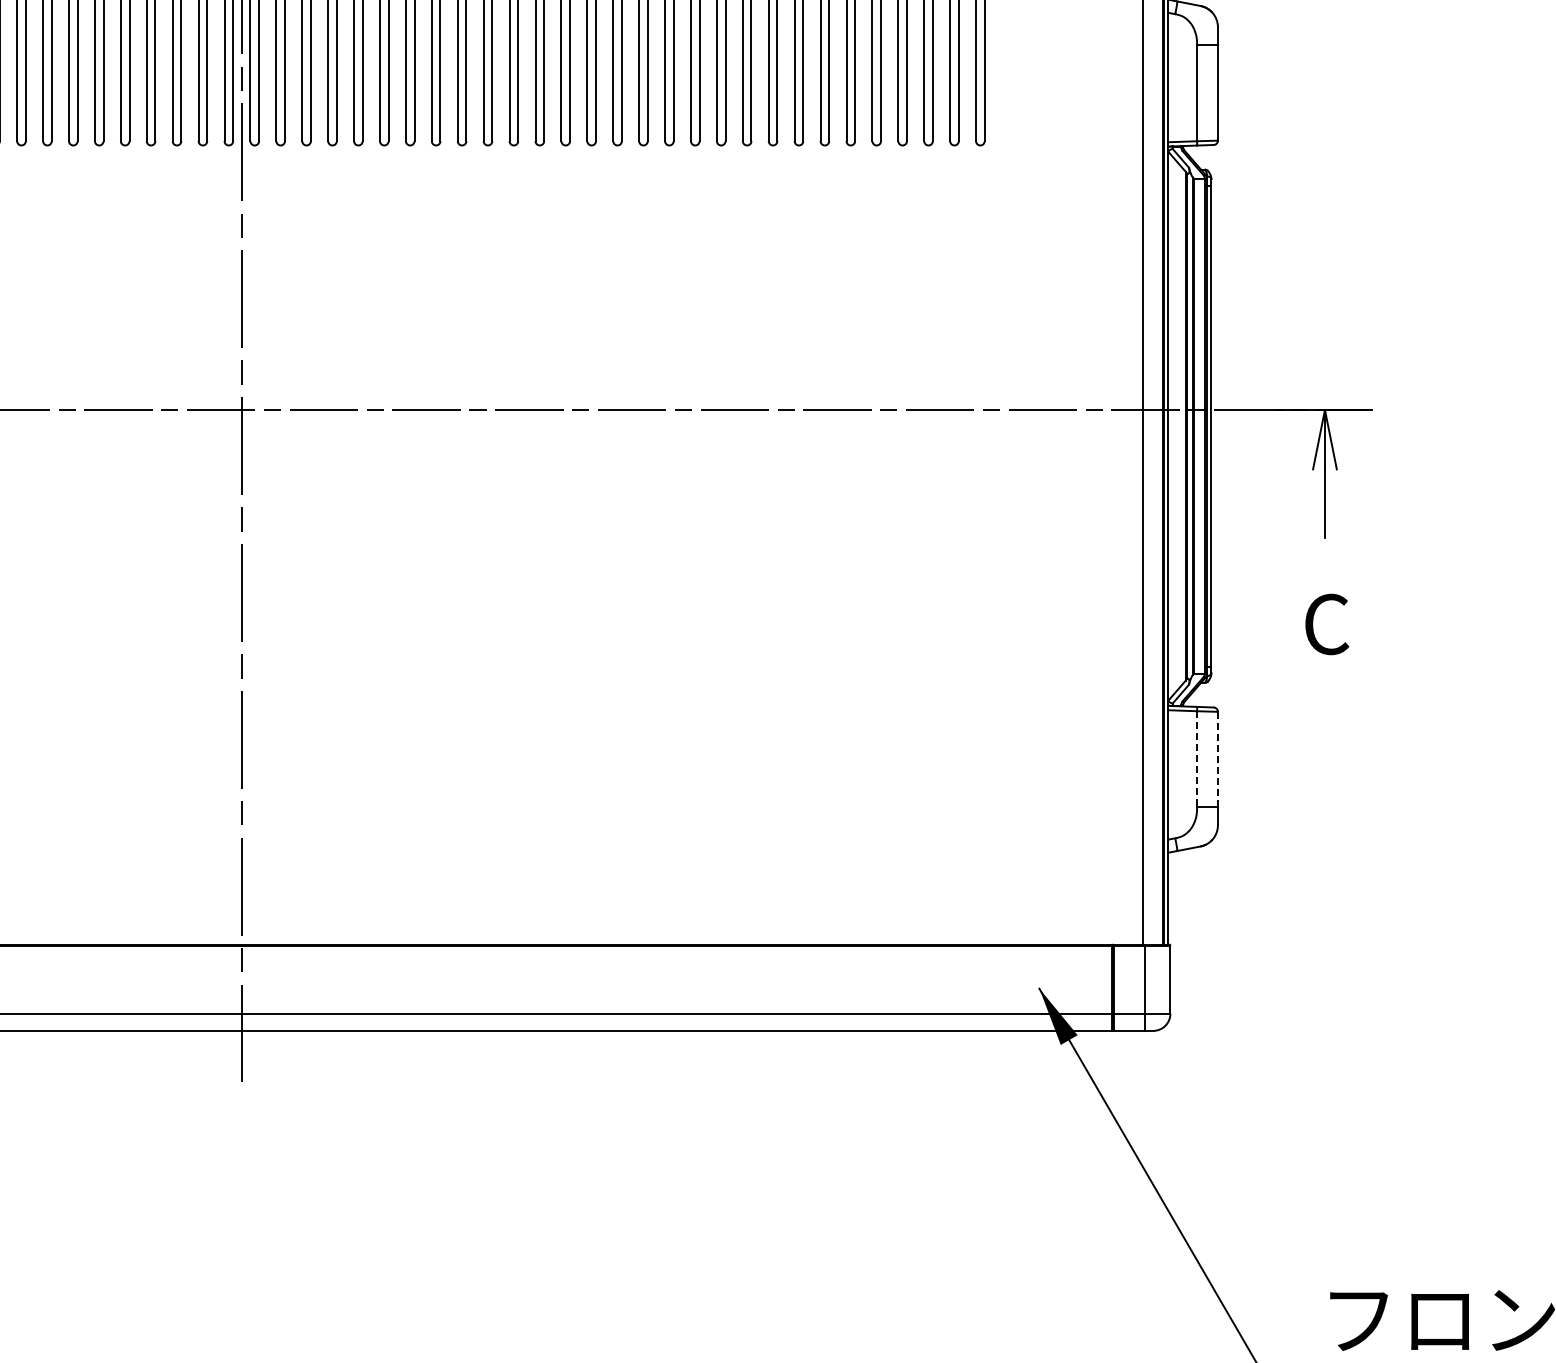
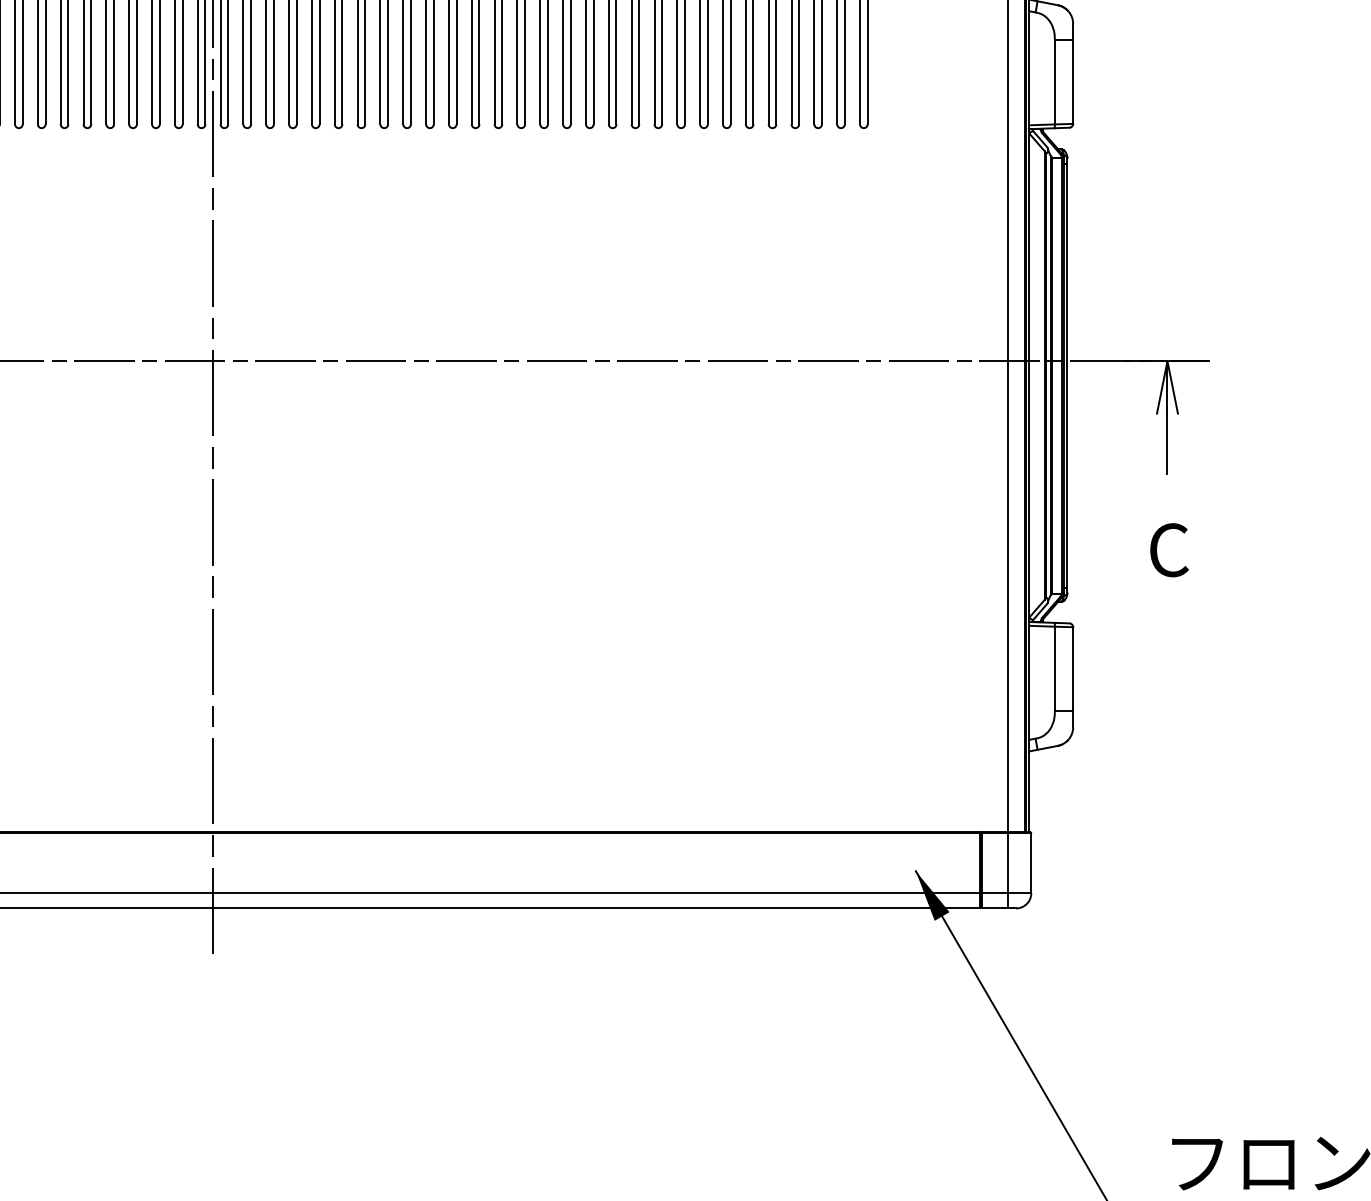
line: (1197, 759) -> (1055, 669), dashed -> solid
line: (1217, 759) -> (1072, 669), dashed -> solid

